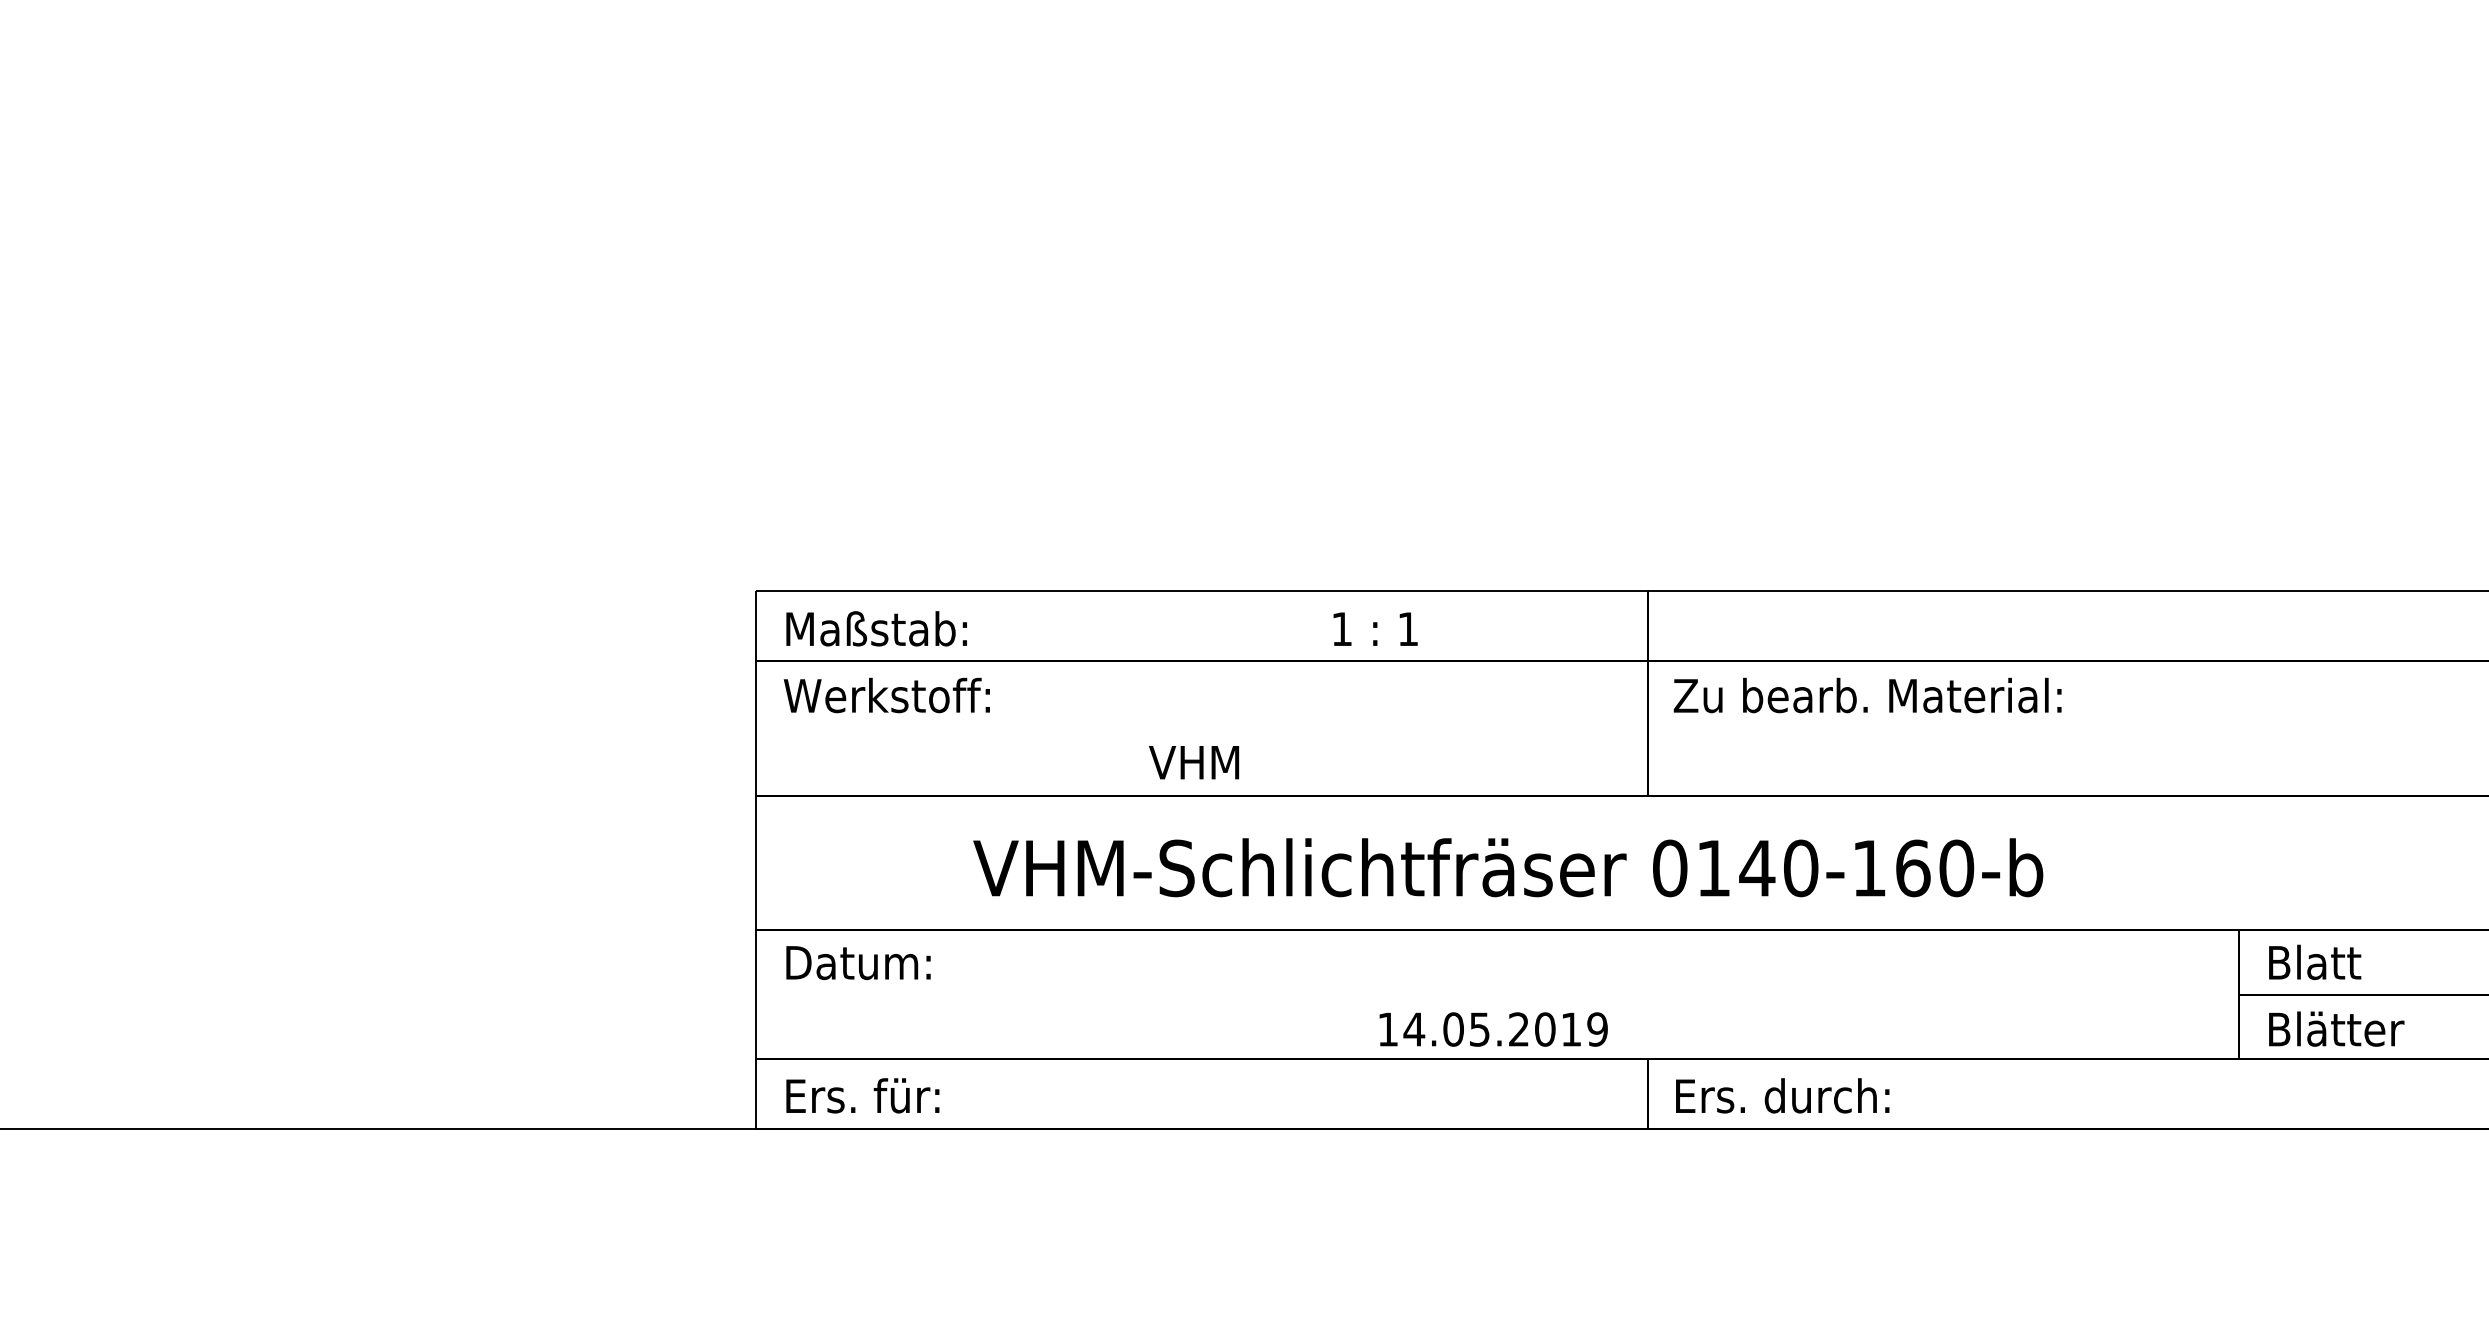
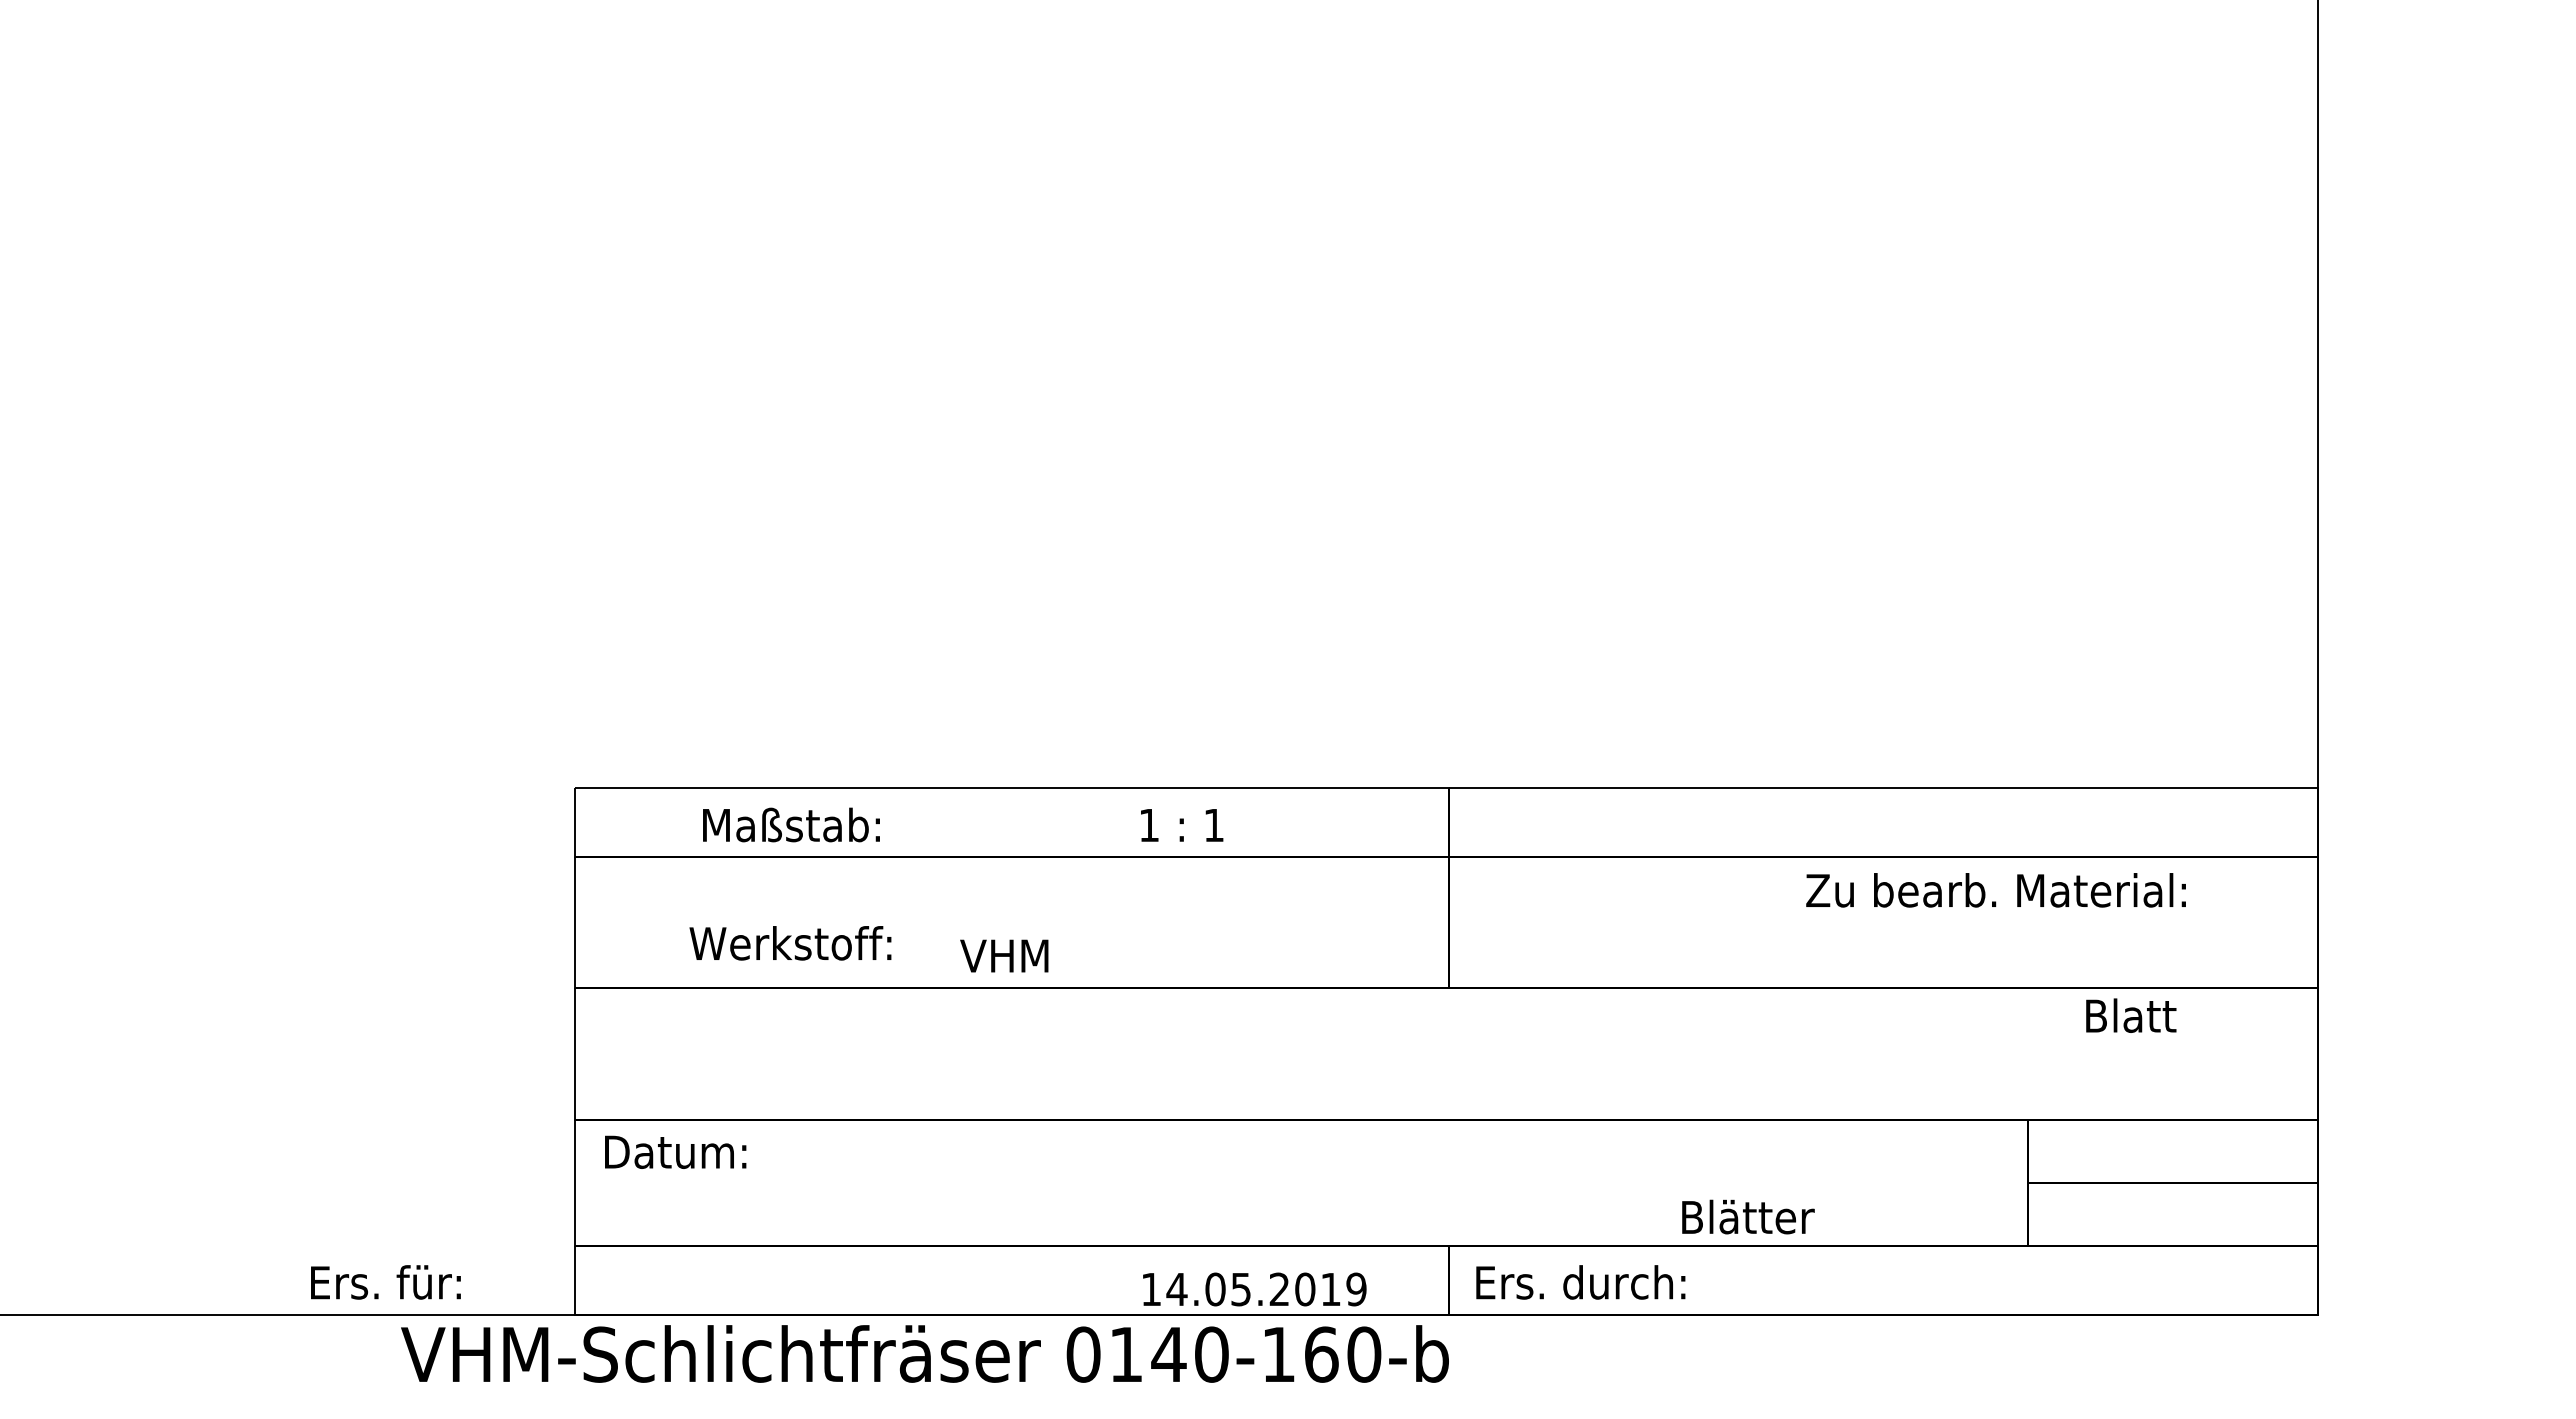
text: (876, 628) -> (791, 824), moved
text: (886, 695) -> (790, 943), moved
text: (1867, 695) -> (1995, 890), moved
text: (1507, 867) -> (924, 1353), moved
text: (2315, 962) -> (2131, 1015), moved
text: (2336, 1028) -> (1748, 1216), moved
text: (1493, 1029) -> (1254, 1289), moved
text: (862, 1095) -> (385, 1282), moved

